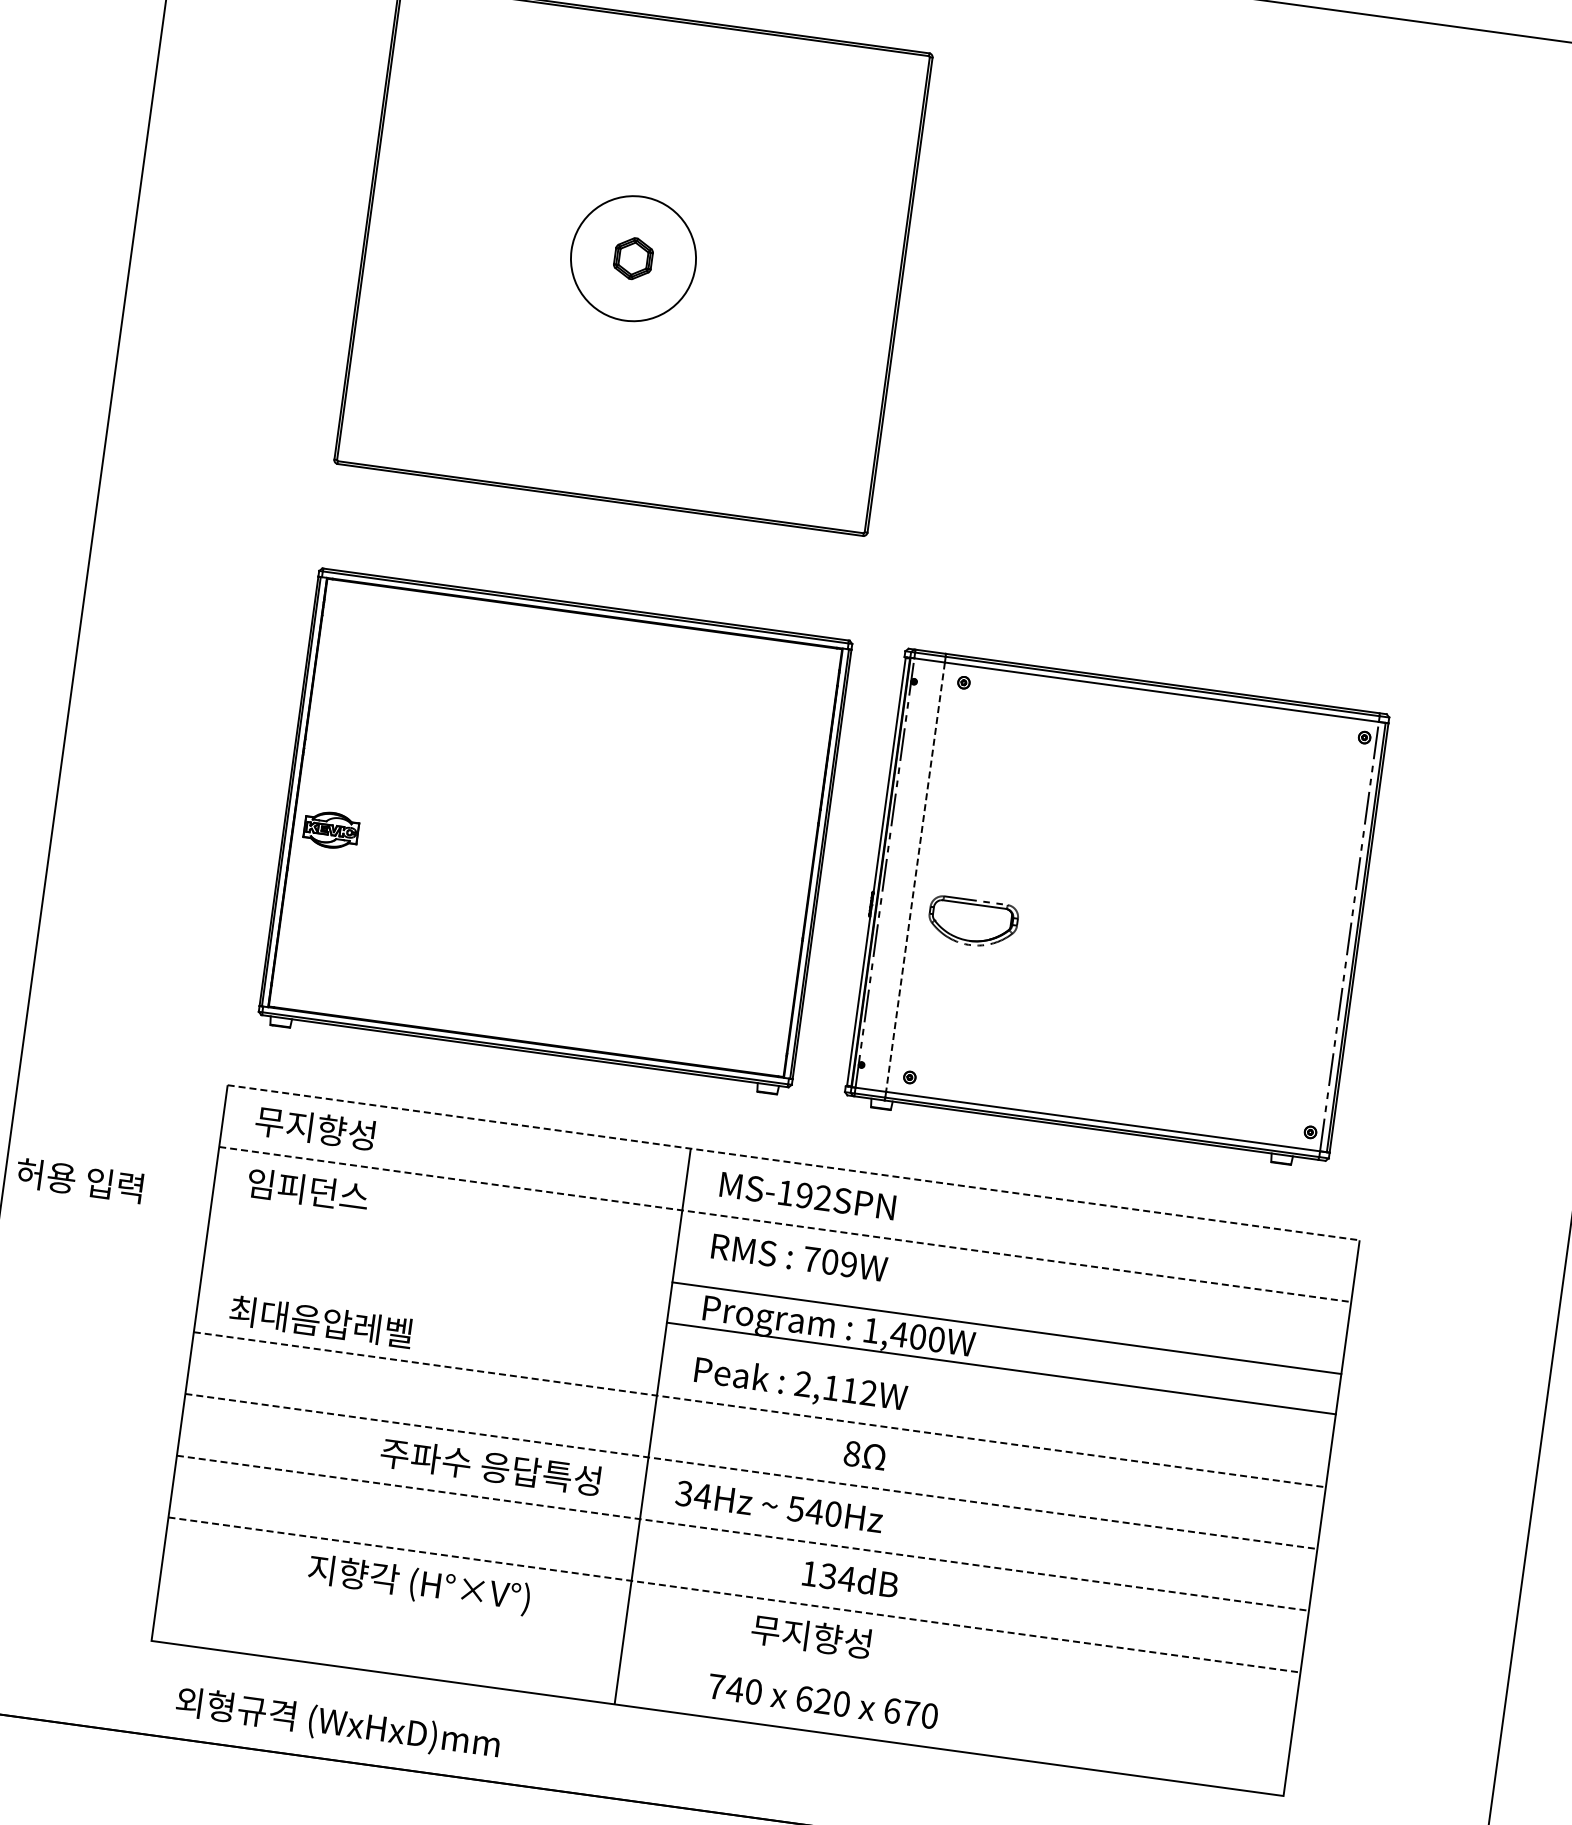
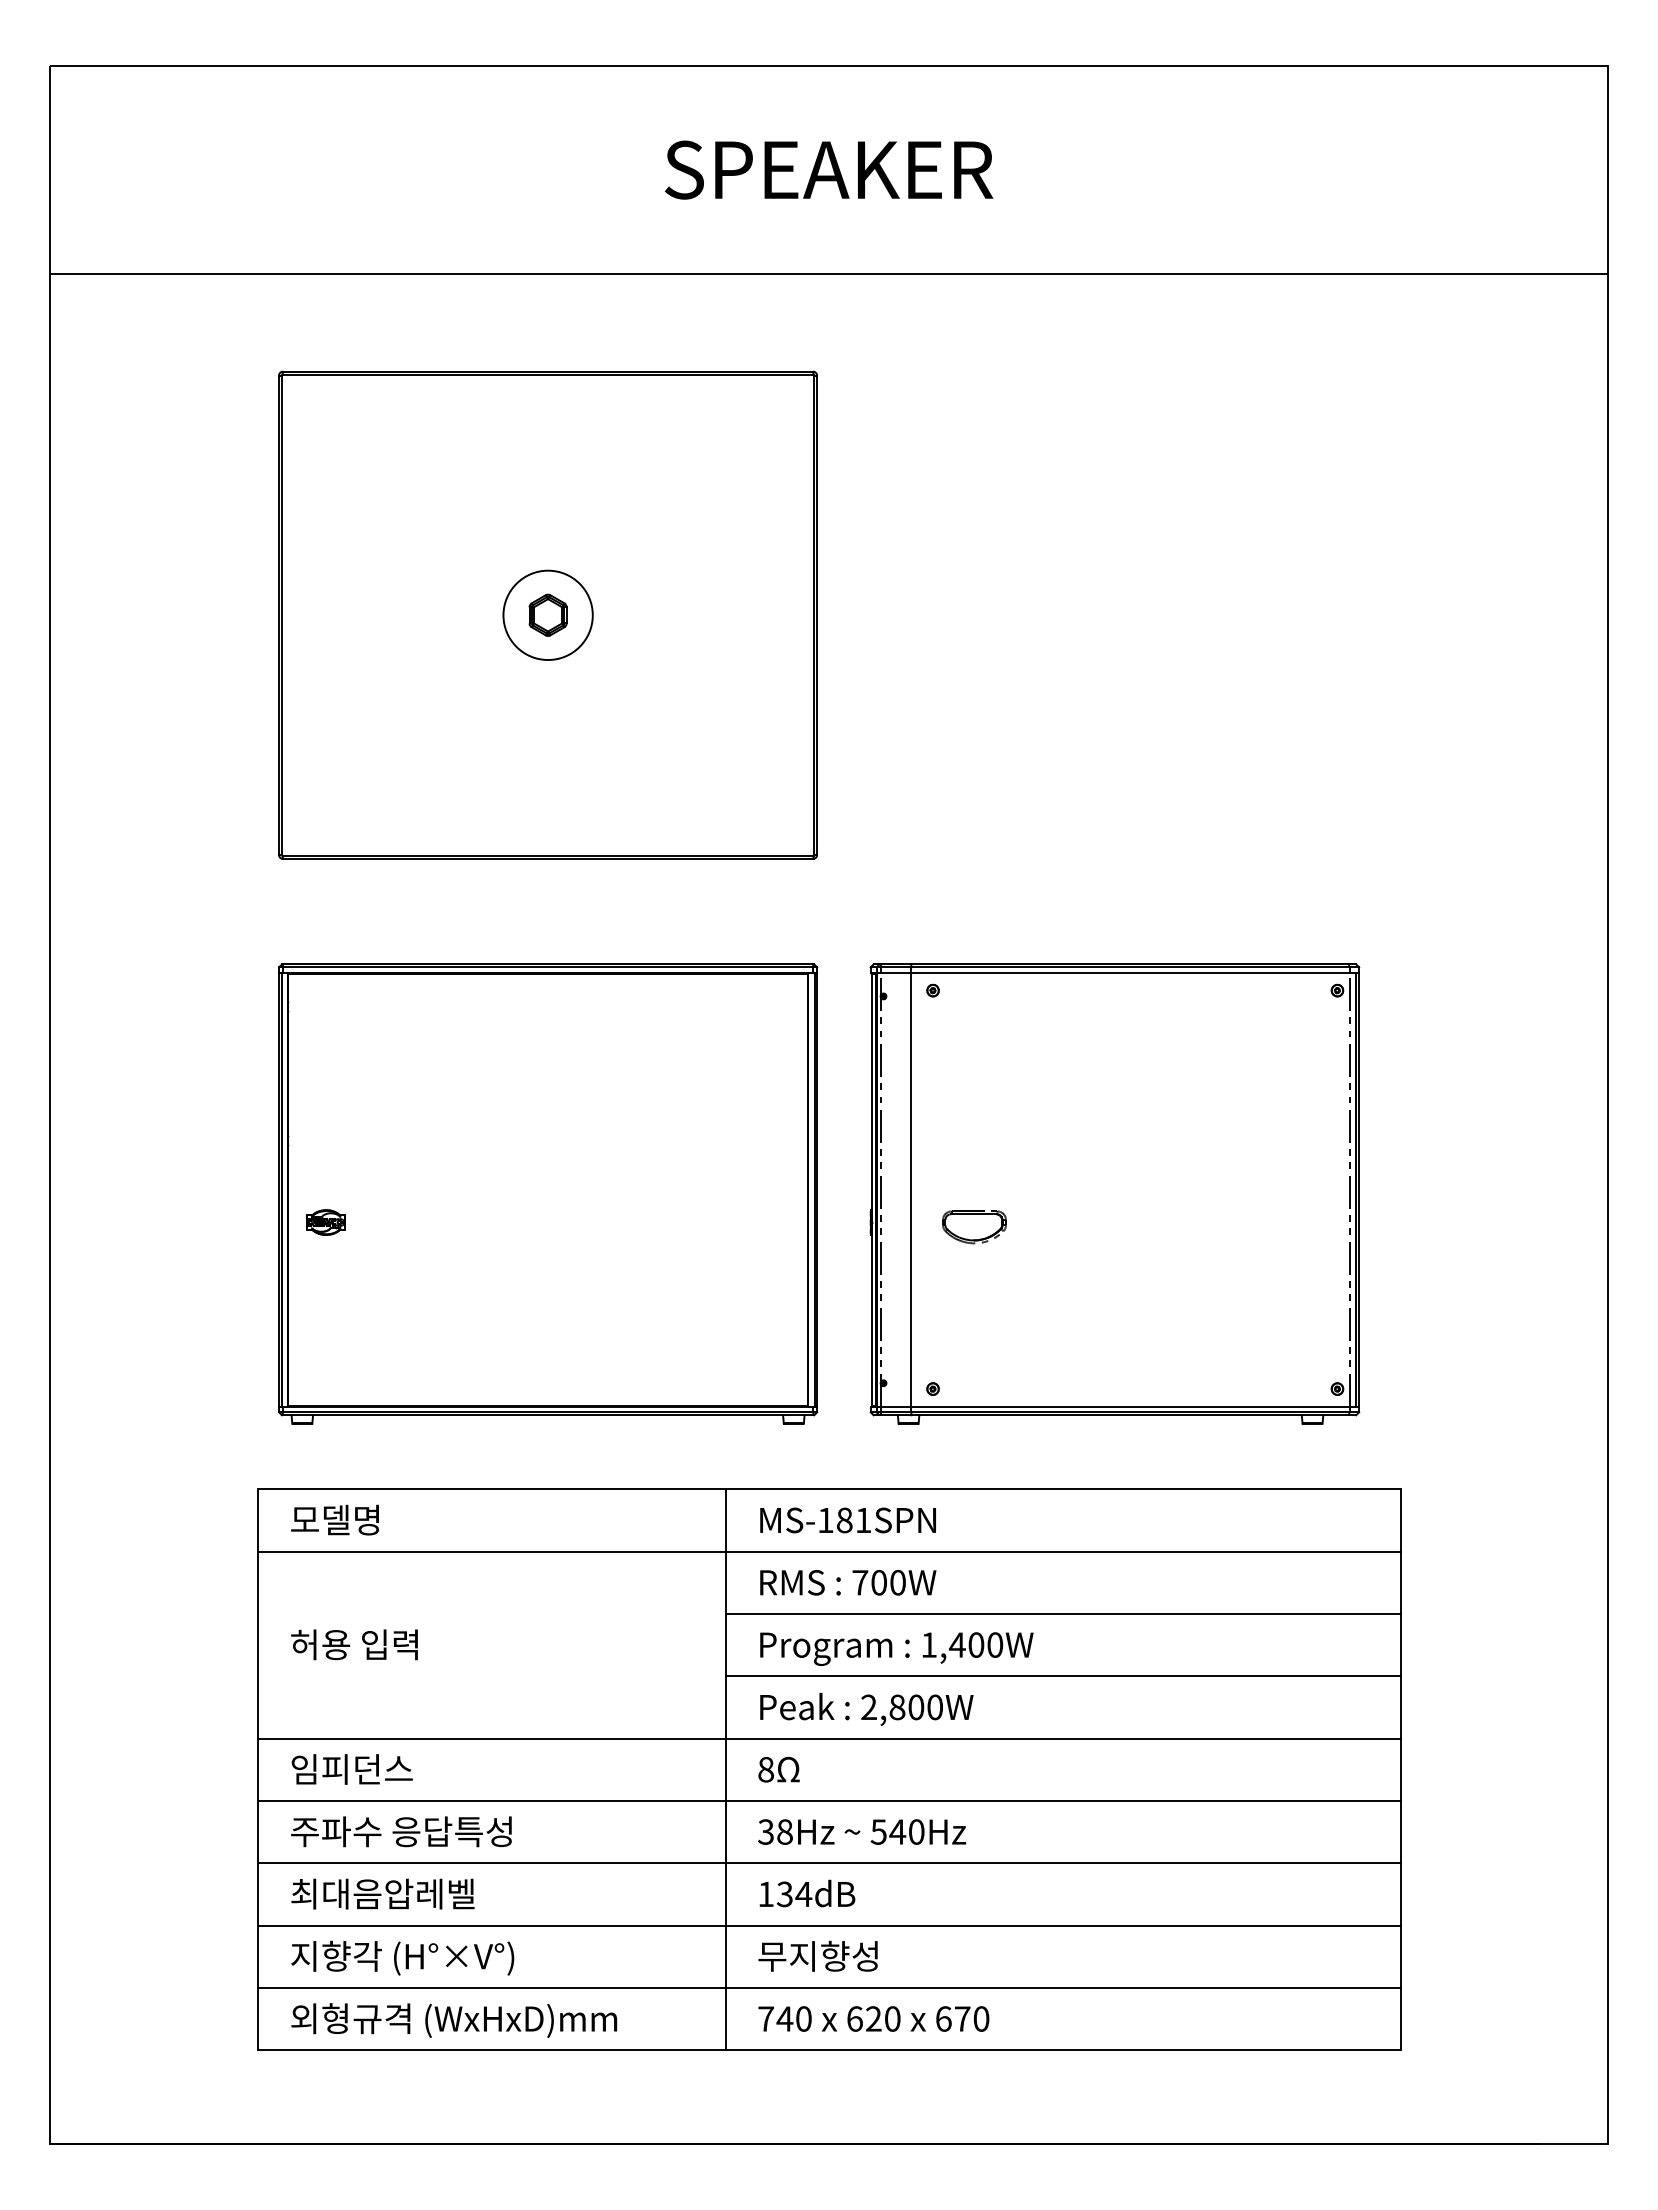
circle: (632, 258) -> (547, 615), size x0.71
part: (330, 830) -> (325, 1222), size x0.71
line: (915, 876) -> (911, 1189), dashed -> solid
part: (972, 923) -> (974, 1227), size x0.71
text: (315, 1127) -> (350, 1519), 무지향성 -> 모델명
line: (794, 1163) -> (830, 1489), dashed -> solid
text: (79, 1180) -> (354, 1644), moved
text: (307, 1190) -> (351, 1769), moved
text: (813, 1196) -> (853, 1520), MS-192SPN -> MS-181SPN
line: (786, 1224) -> (830, 1551), dashed -> solid
text: (848, 1264) -> (897, 1582), 709W -> 700W
text: (320, 1321) -> (382, 1893), moved
line: (1006, 1328) -> (1062, 1676), moved
line: (1000, 1367) -> (1062, 1613), moved
text: (849, 1390) -> (915, 1707), 2,112W -> 2,800W
line: (760, 1409) -> (830, 1738), dashed -> solid
text: (864, 1455) -> (778, 1769), moved
text: (490, 1466) -> (401, 1831), moved
line: (752, 1471) -> (830, 1800), dashed -> solid
text: (702, 1495) -> (784, 1831), 34Hz -> 38Hz
line: (743, 1533) -> (830, 1863), dashed -> solid
text: (850, 1578) -> (807, 1893), moved
text: (419, 1583) -> (402, 1957), moved
line: (735, 1595) -> (830, 1925), dashed -> solid
text: (810, 1635) -> (817, 1955), moved
line: (726, 1656) -> (829, 1987), added
text: (822, 1700) -> (873, 2018), moved
text: (338, 1724) -> (454, 2020), moved

